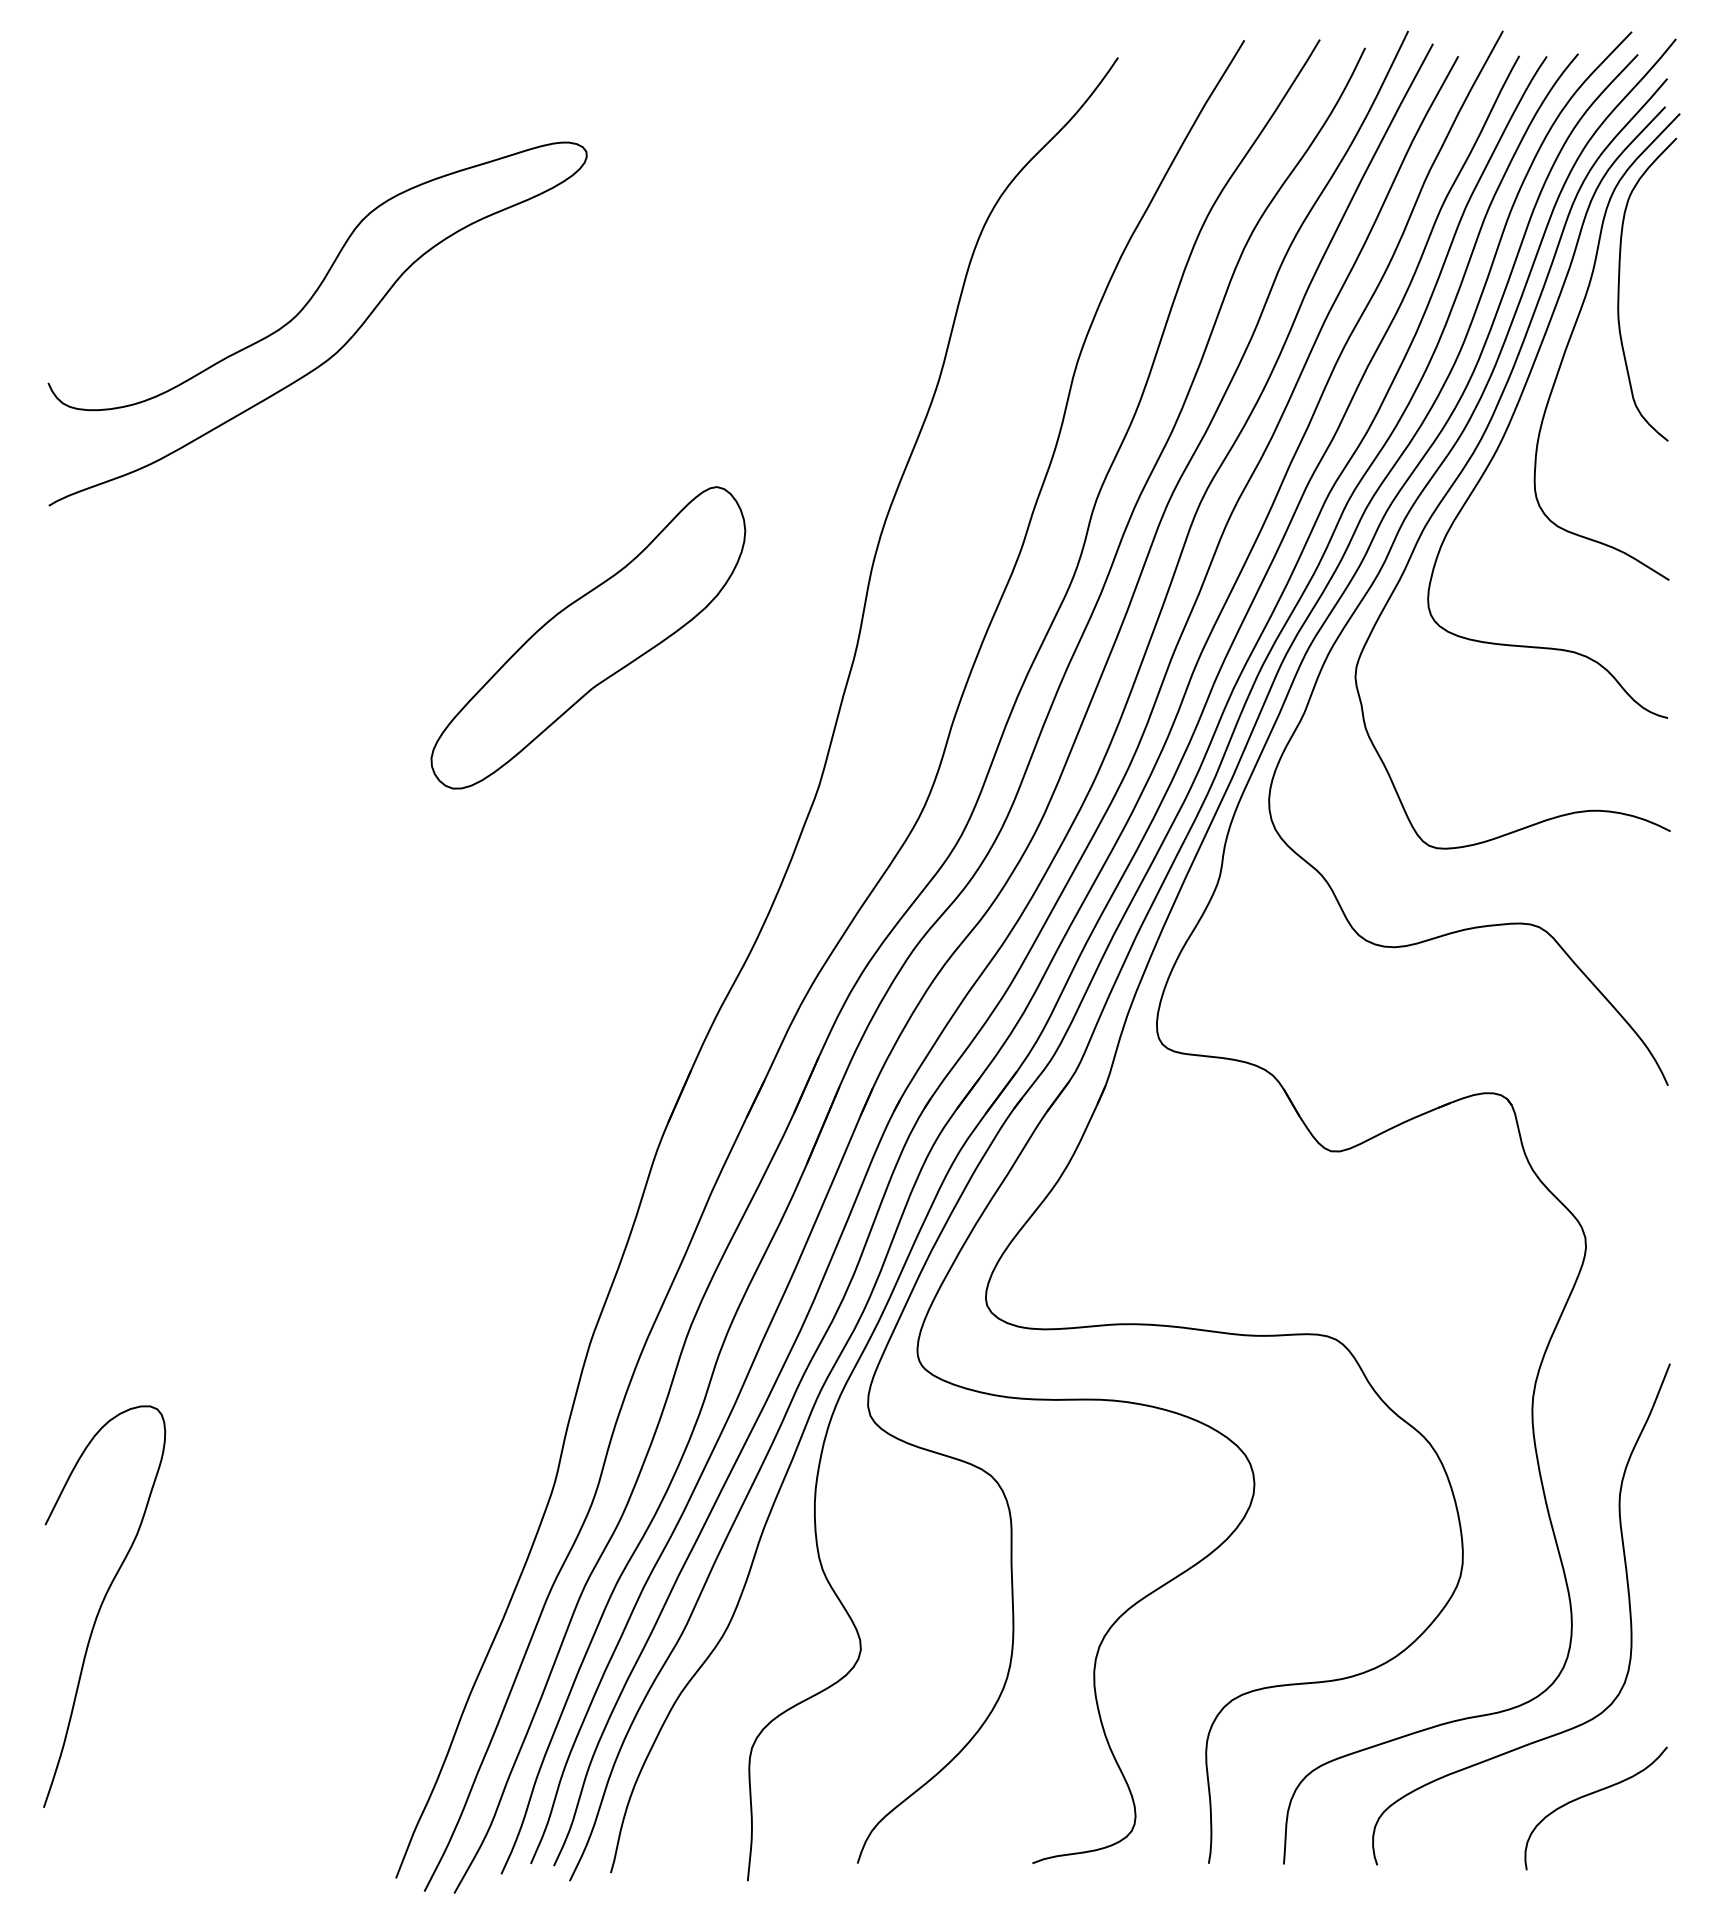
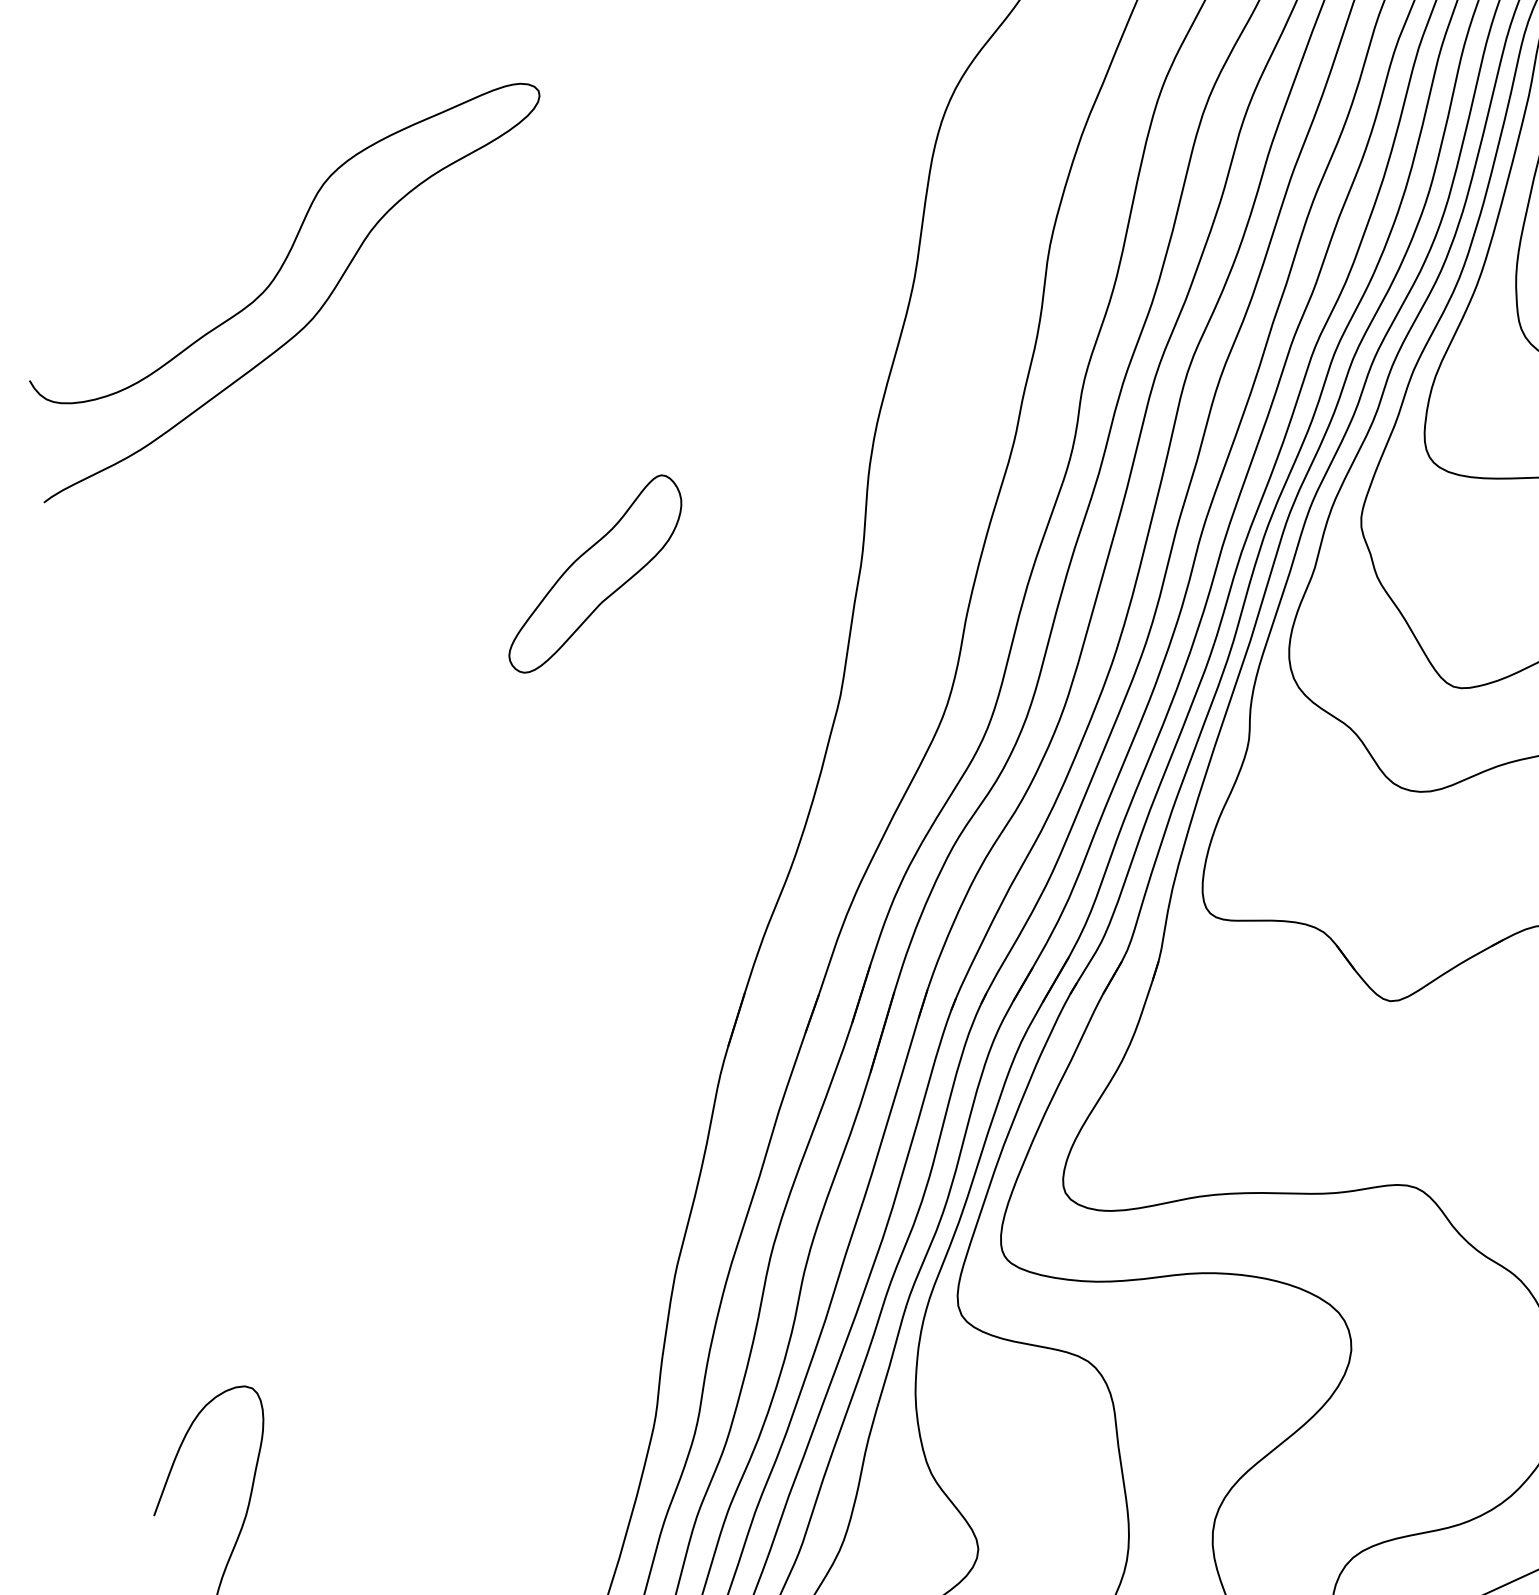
part: (588, 637) -> (594, 573), size x0.6

